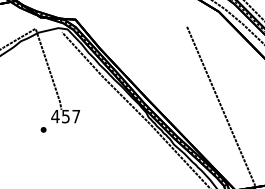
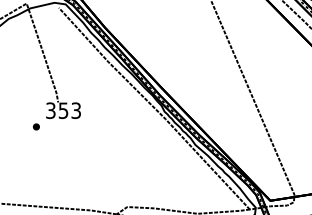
text: (65, 116) -> (63, 110), 457 -> 353

